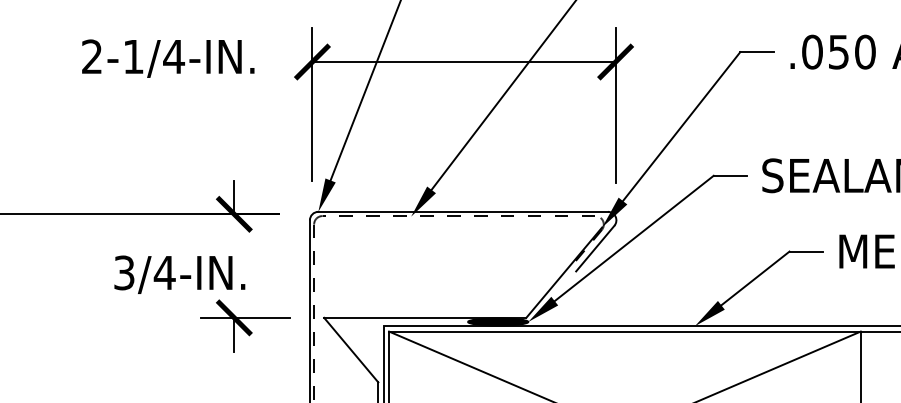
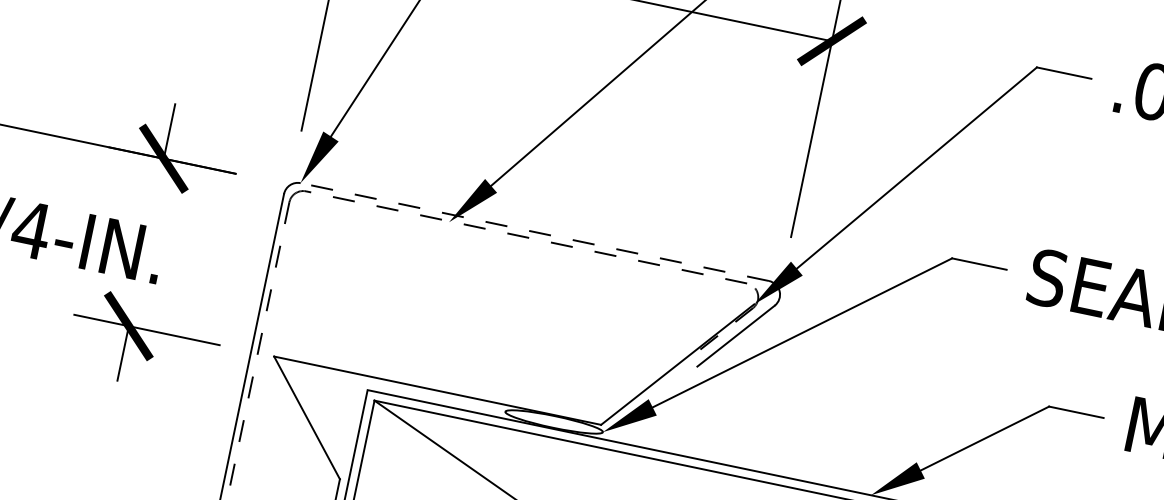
line: (463, 211) -> (535, 231), solid -> dashed
fill: (498, 321) -> (554, 421), removed

